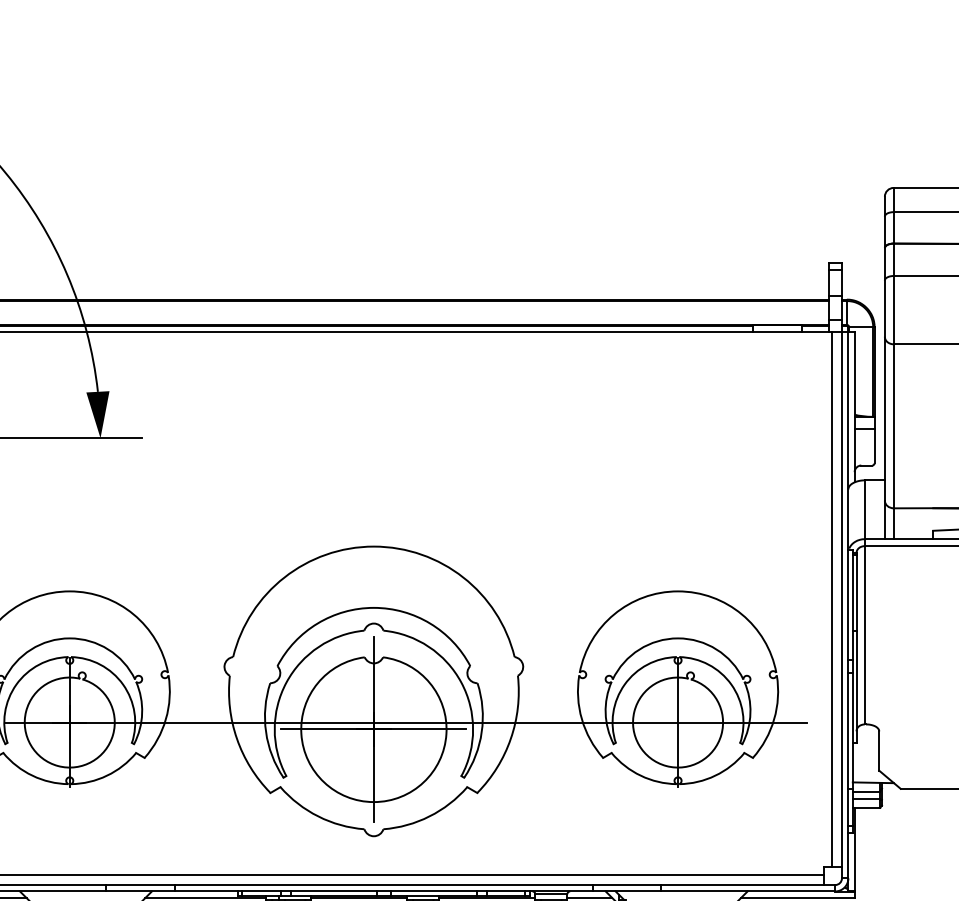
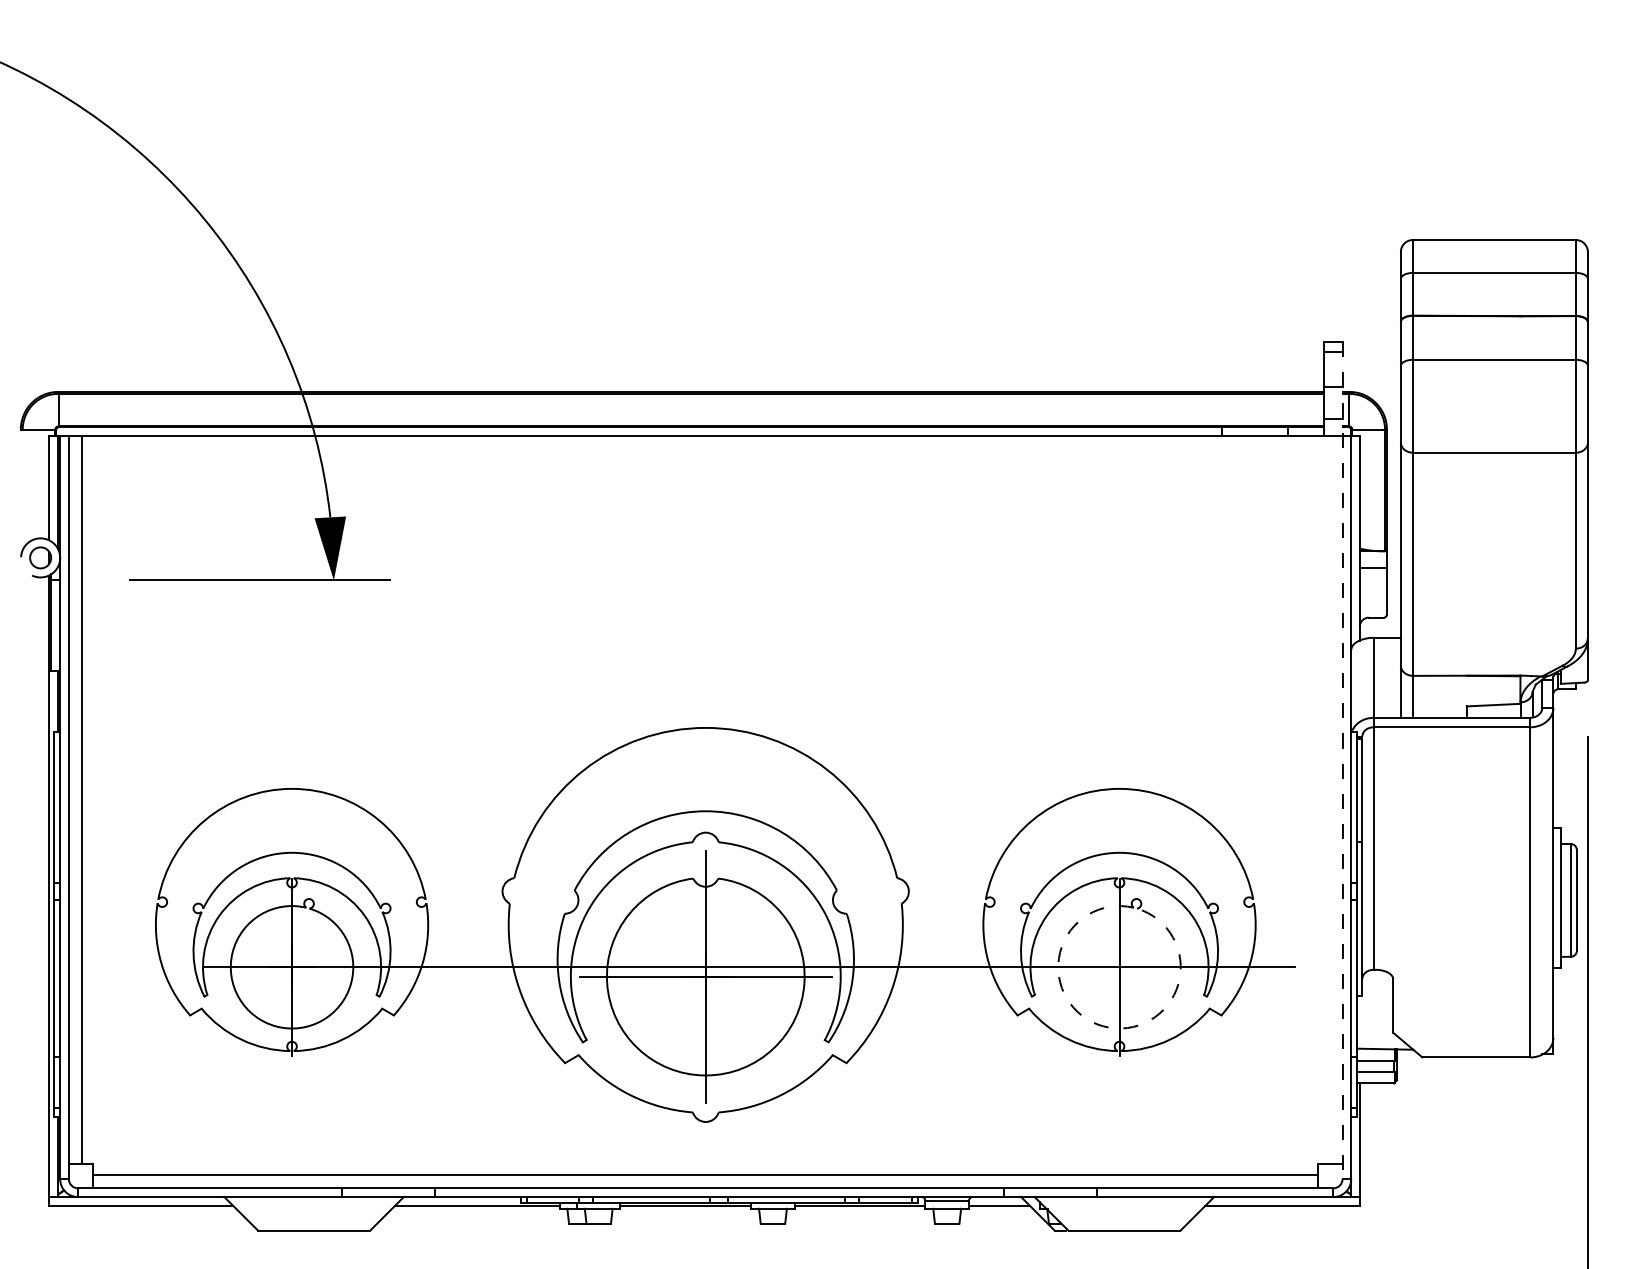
line: (841, 571) -> (1342, 761), solid -> dashed
line: (831, 599) -> (1328, 800), removed
arc: (666, 766) -> (1103, 1026), solid -> dashed

